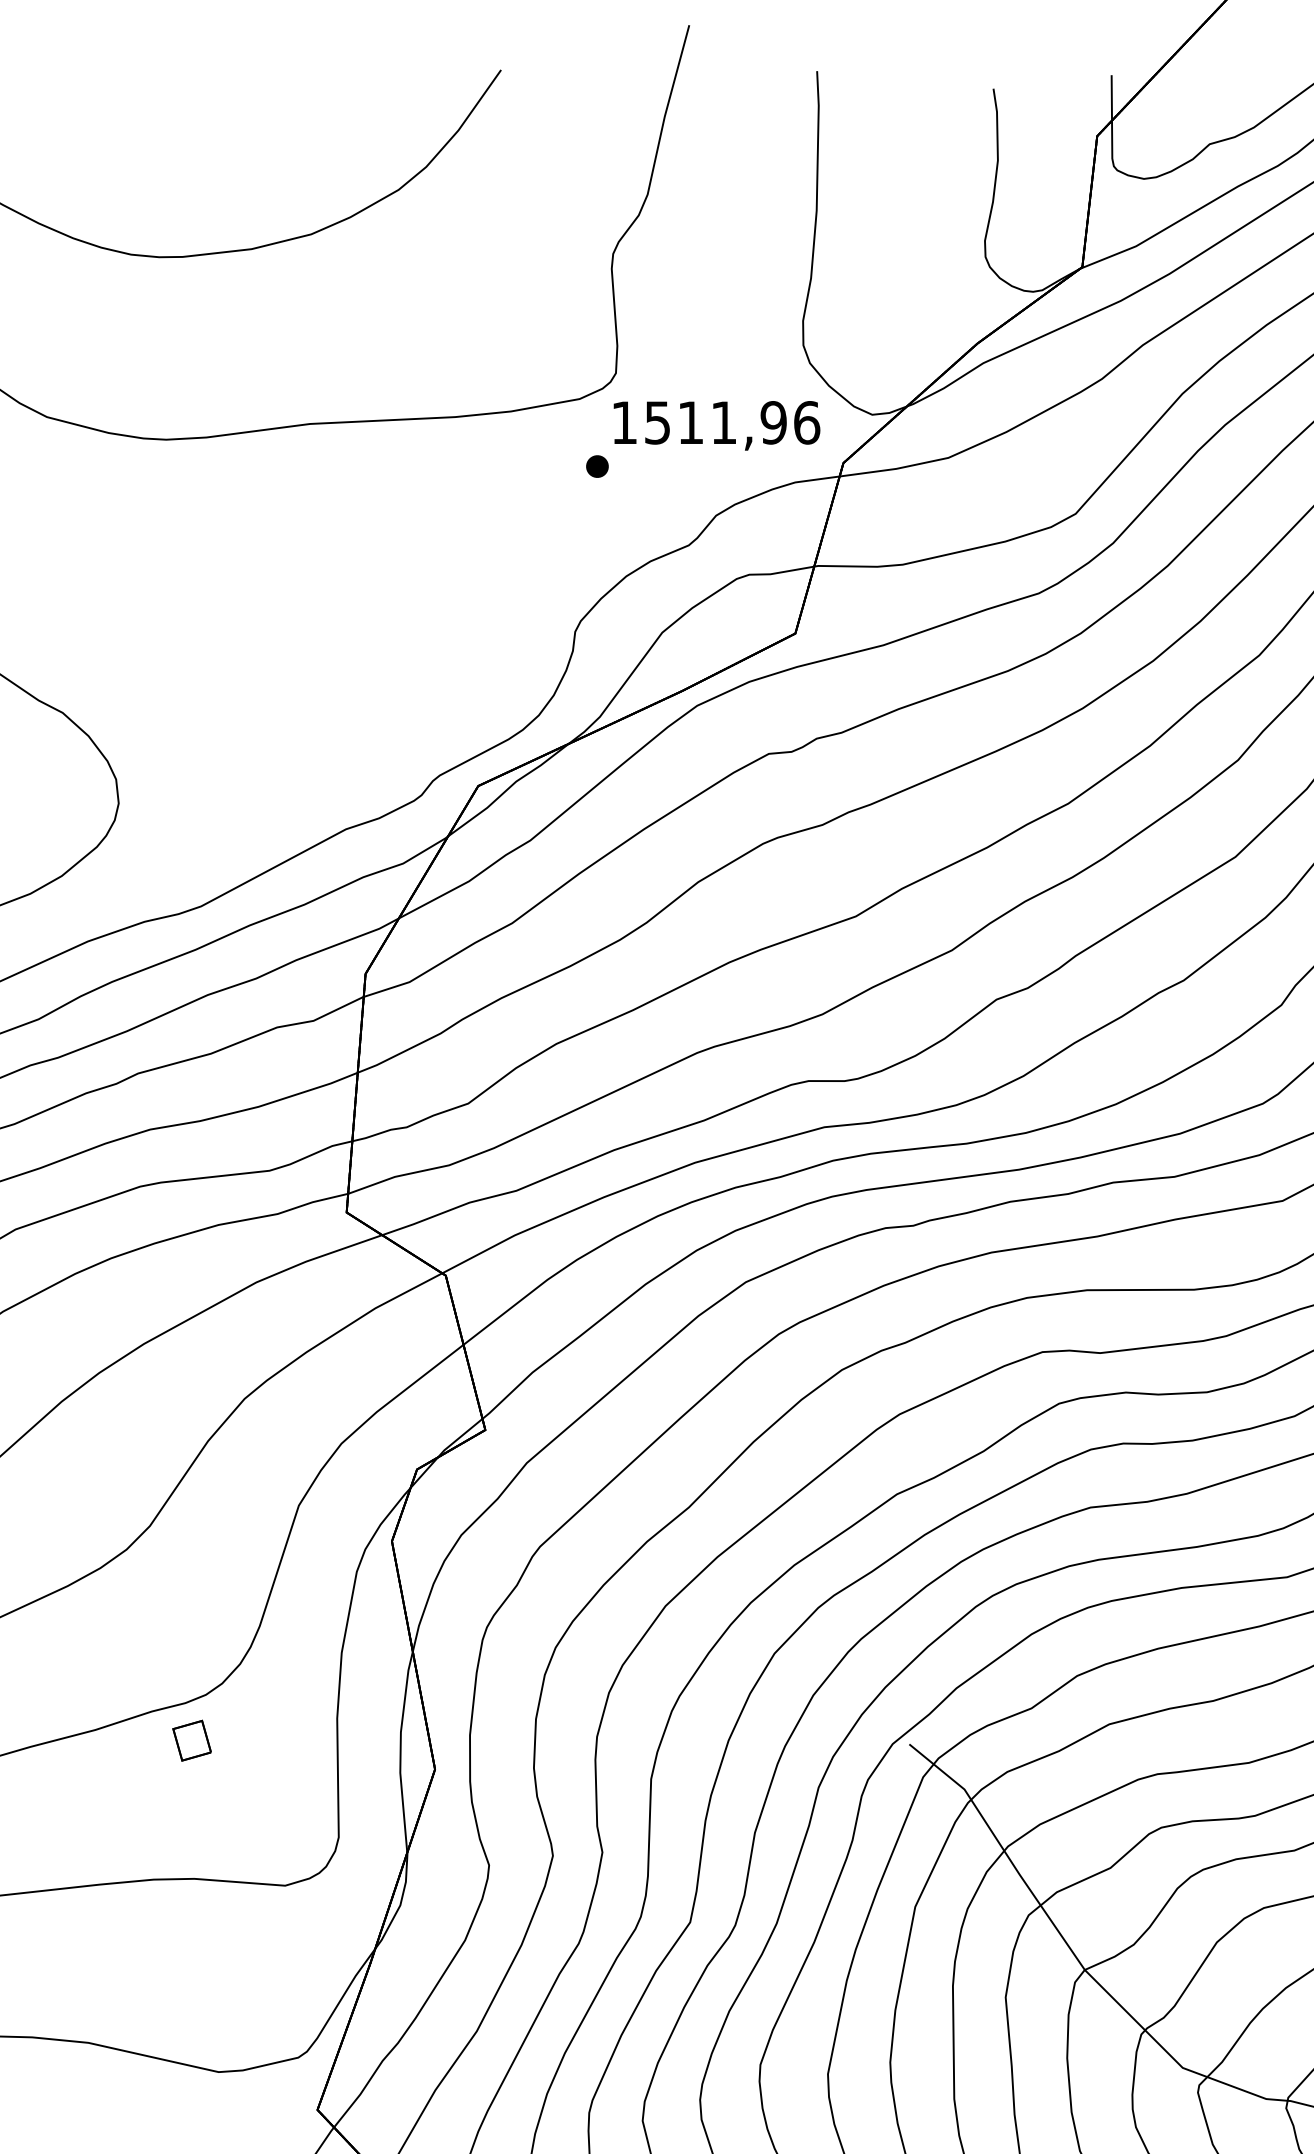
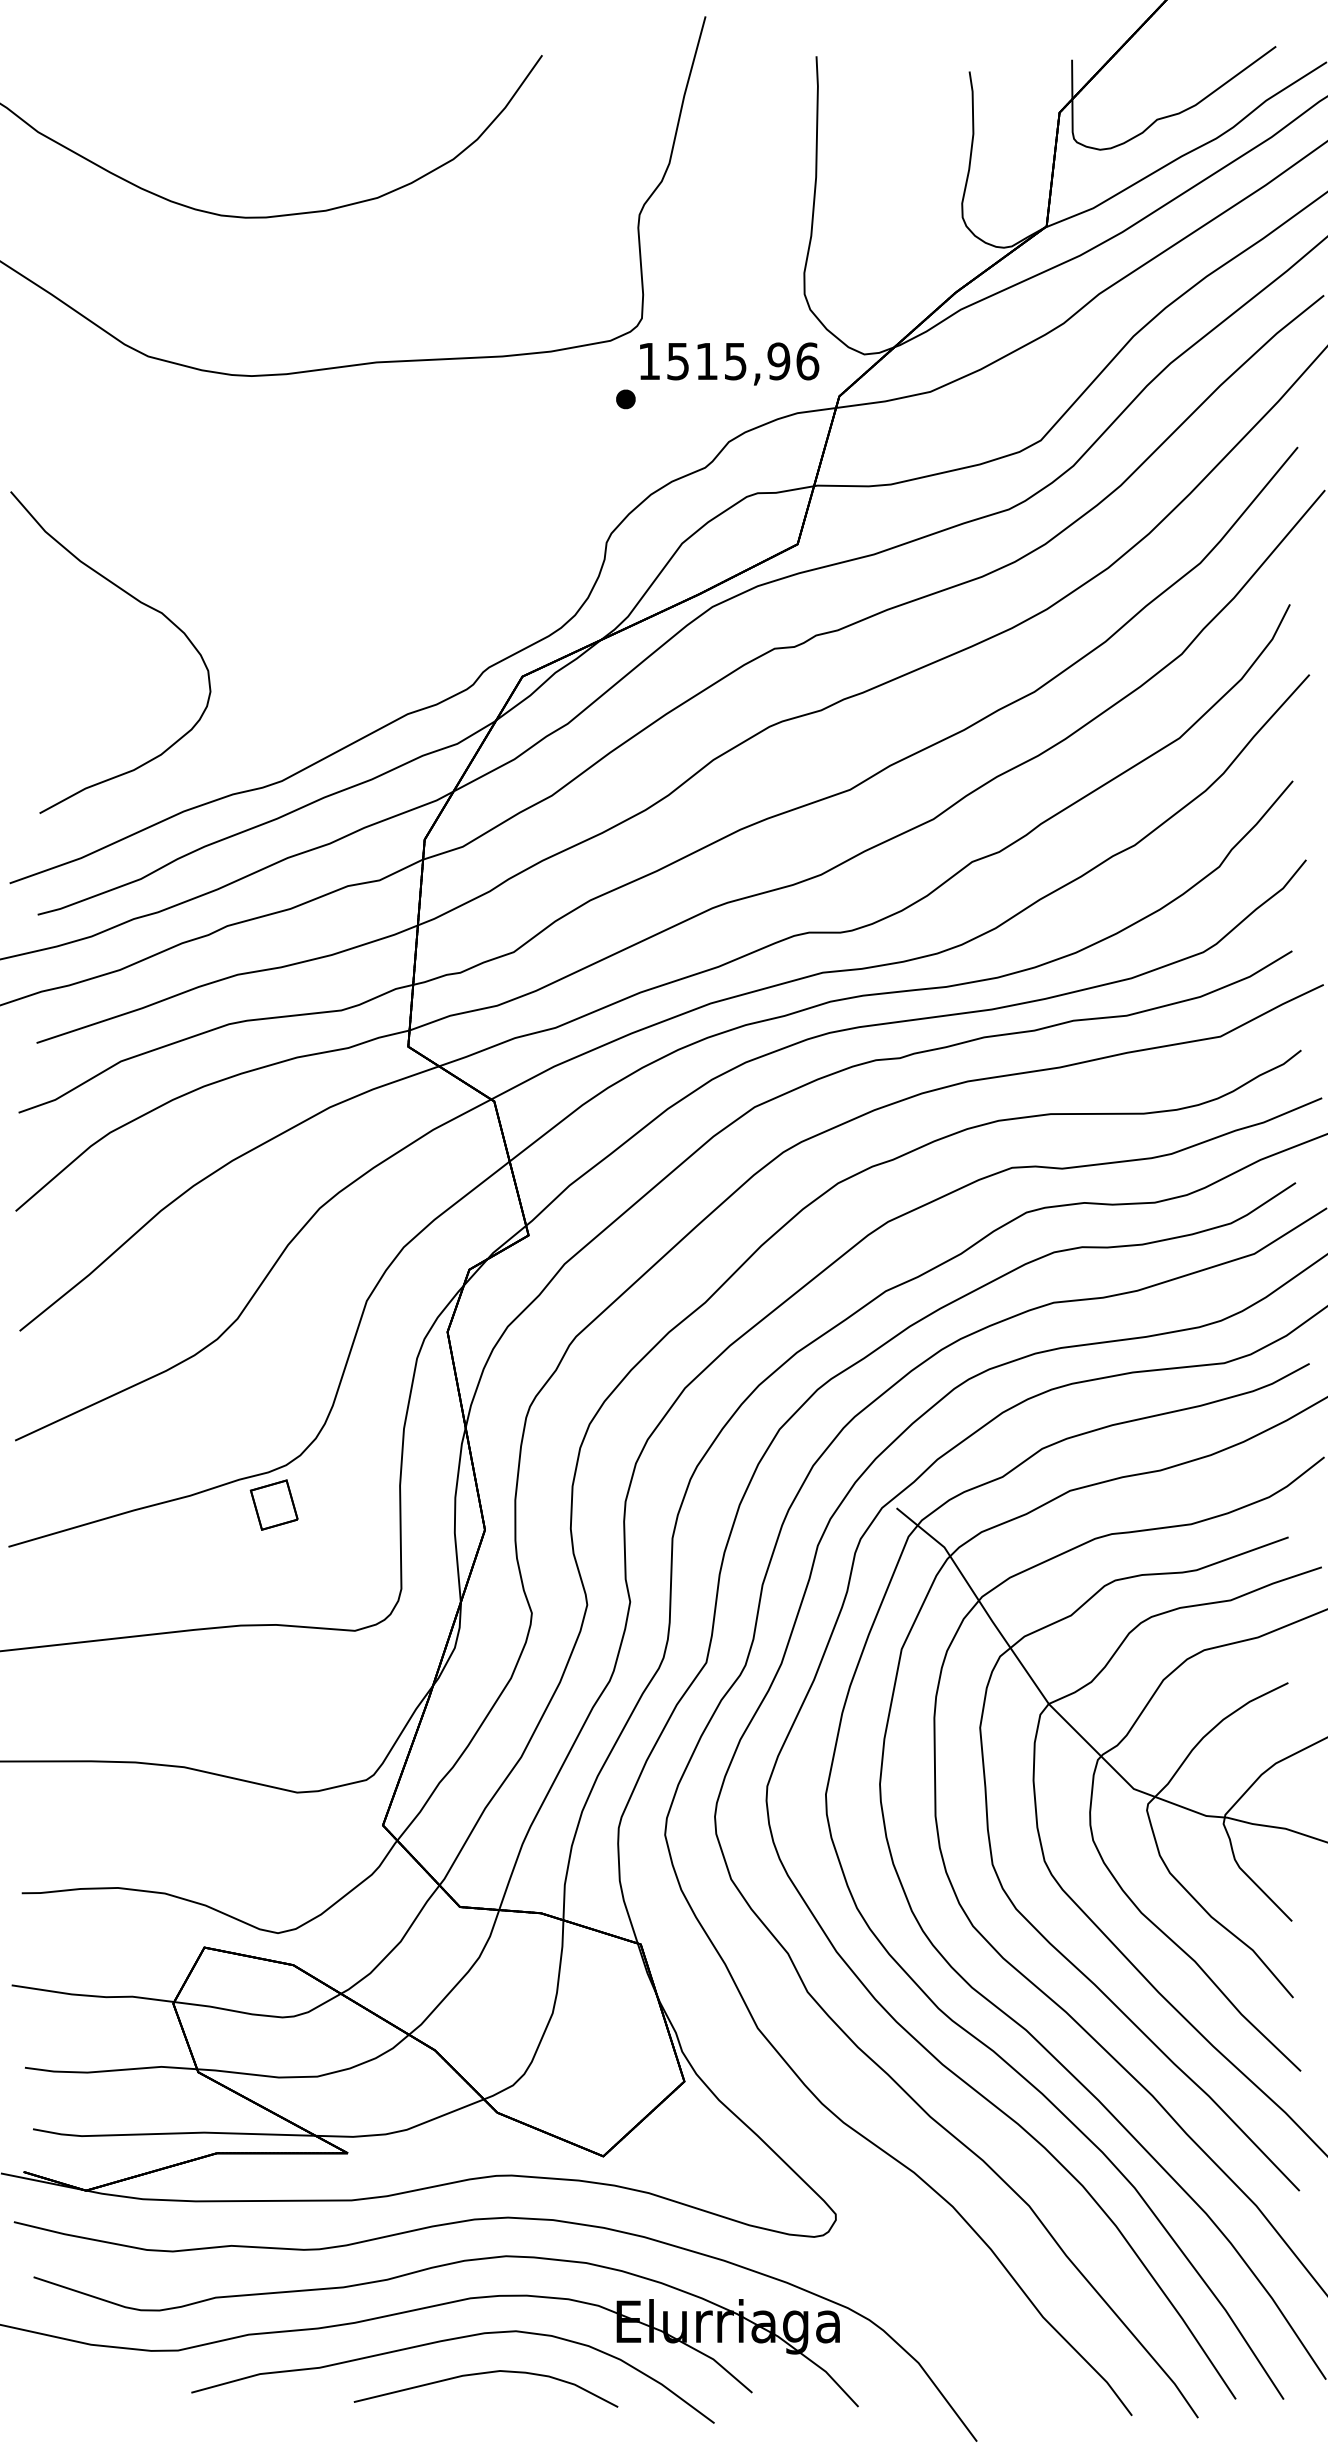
text: (723, 422) -> (735, 361), 1511,96 -> 1515,96
part: (191, 1740) -> (273, 1504), size x1.43

